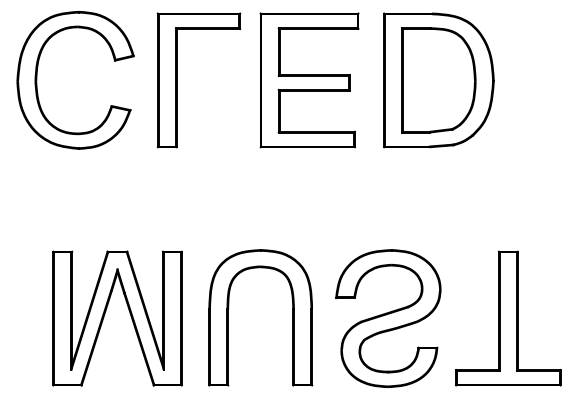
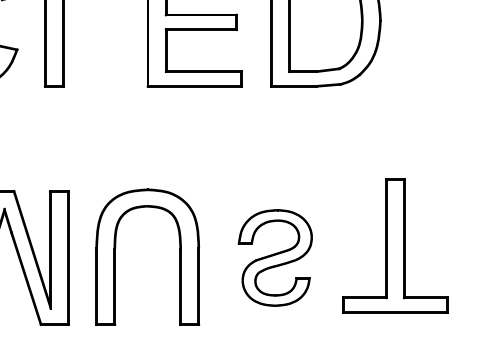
part: (388, 318) -> (275, 257), size x0.7
part: (508, 318) -> (395, 245), moved

